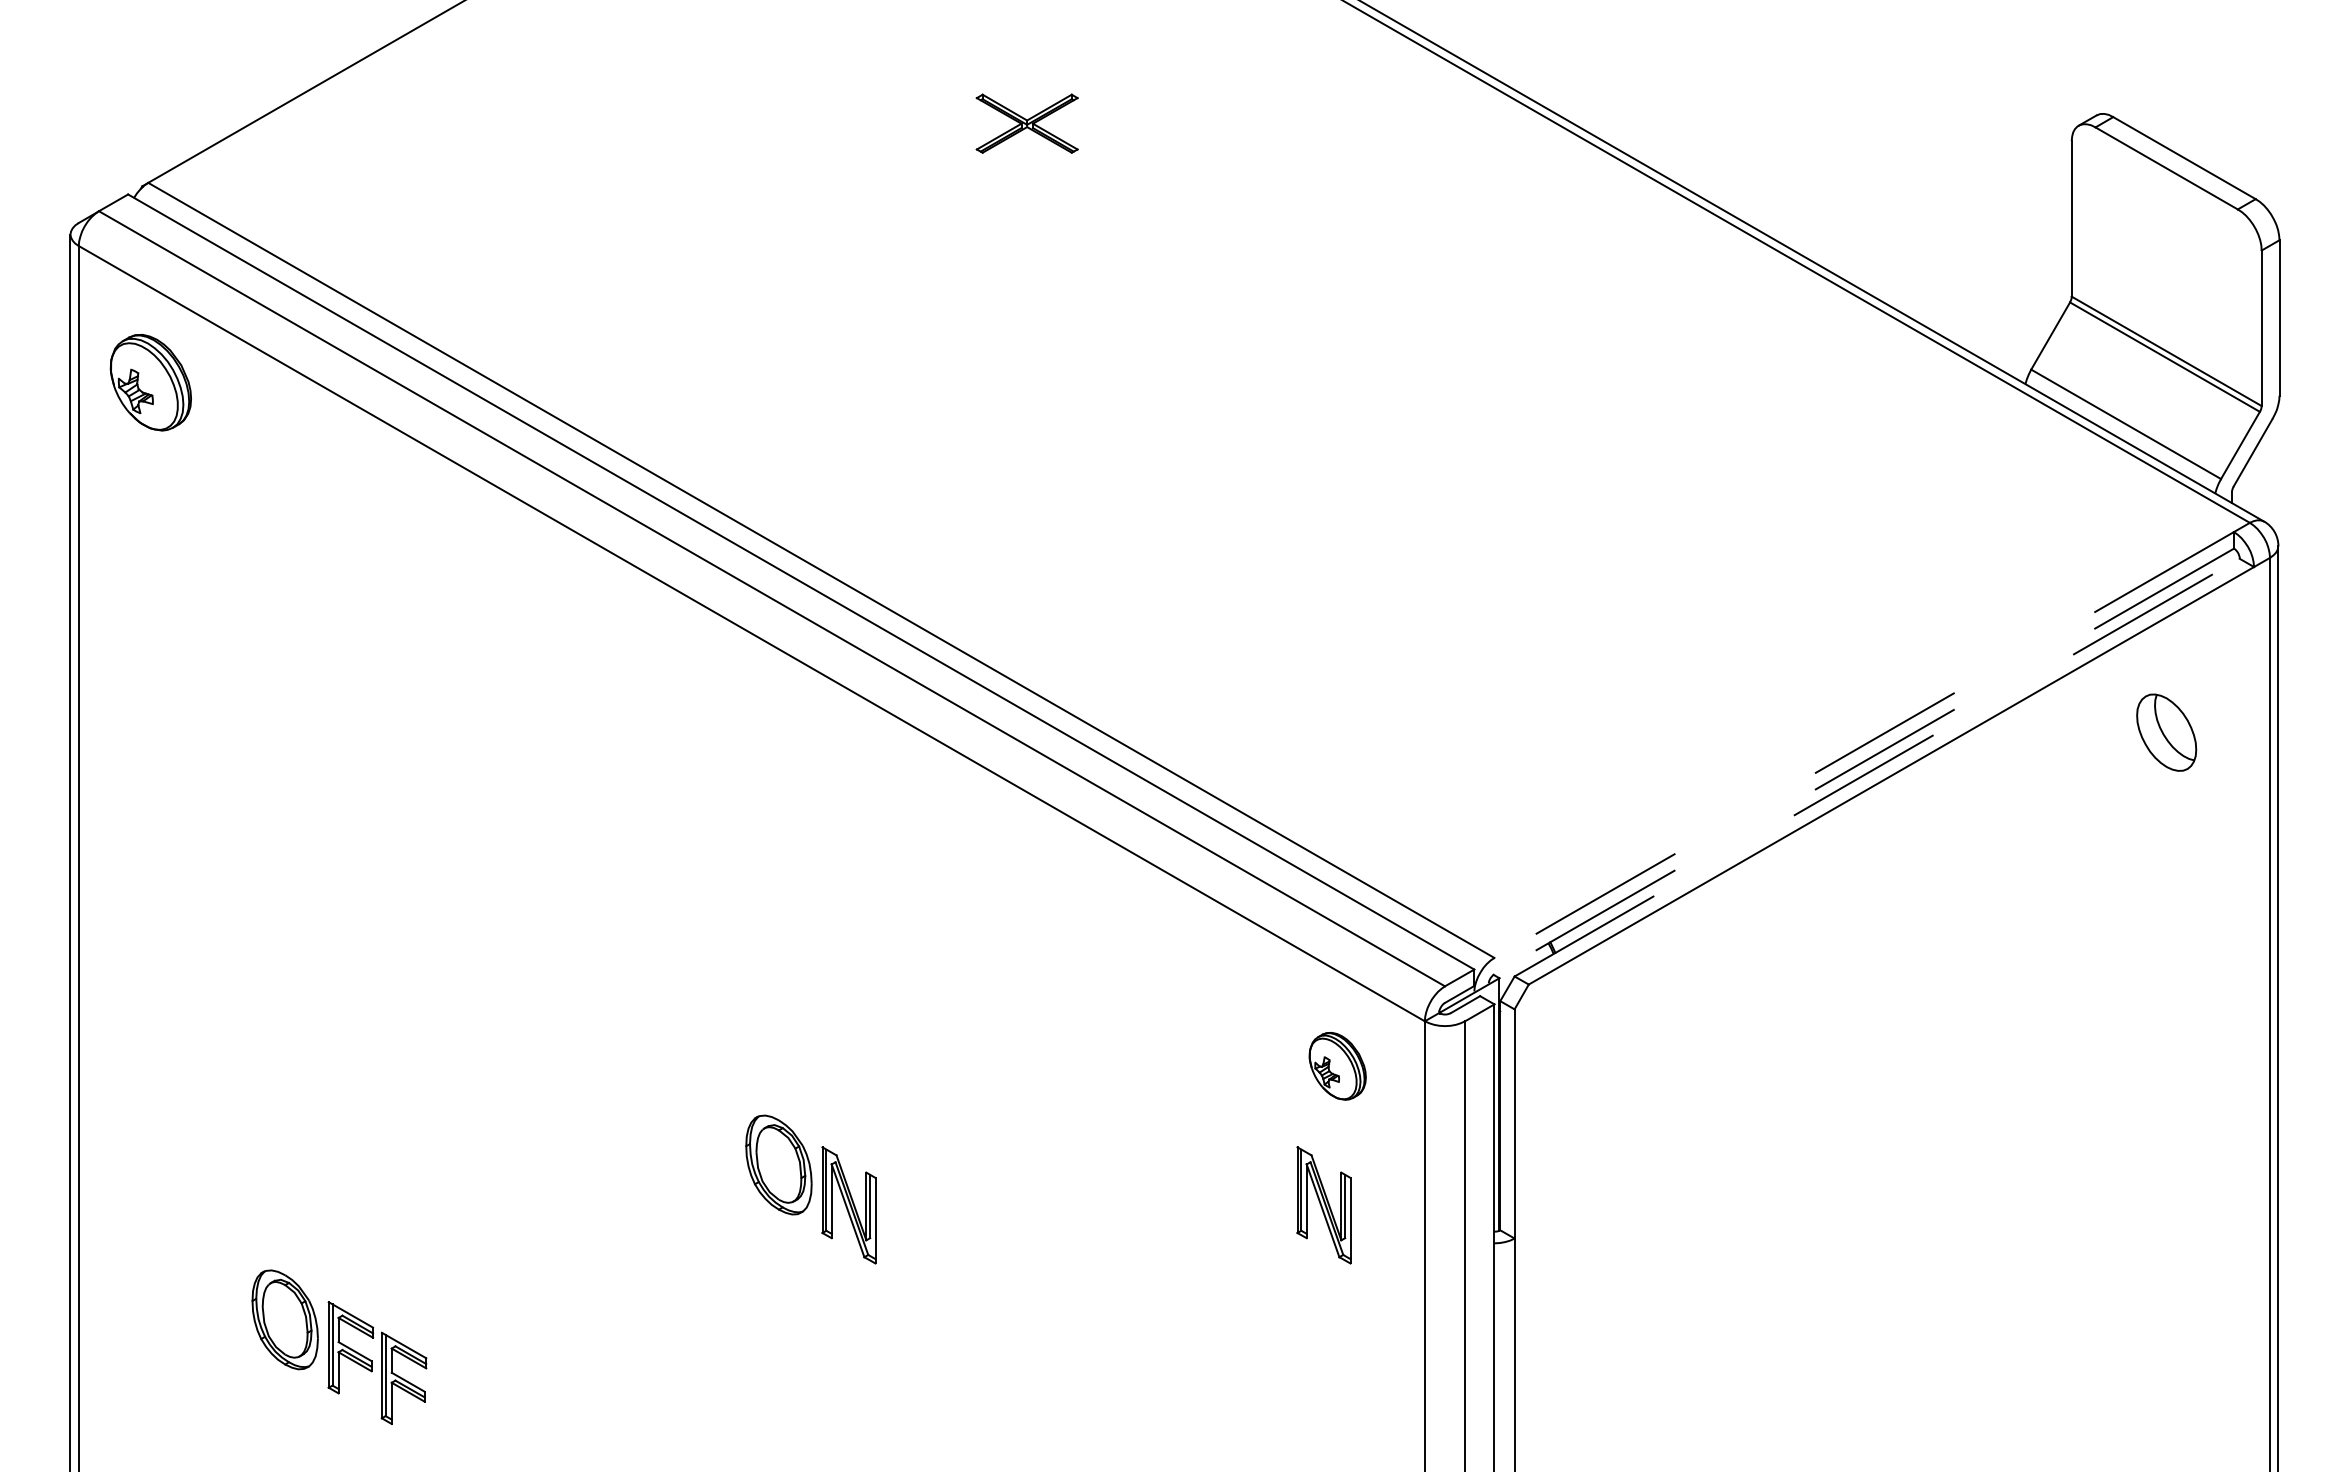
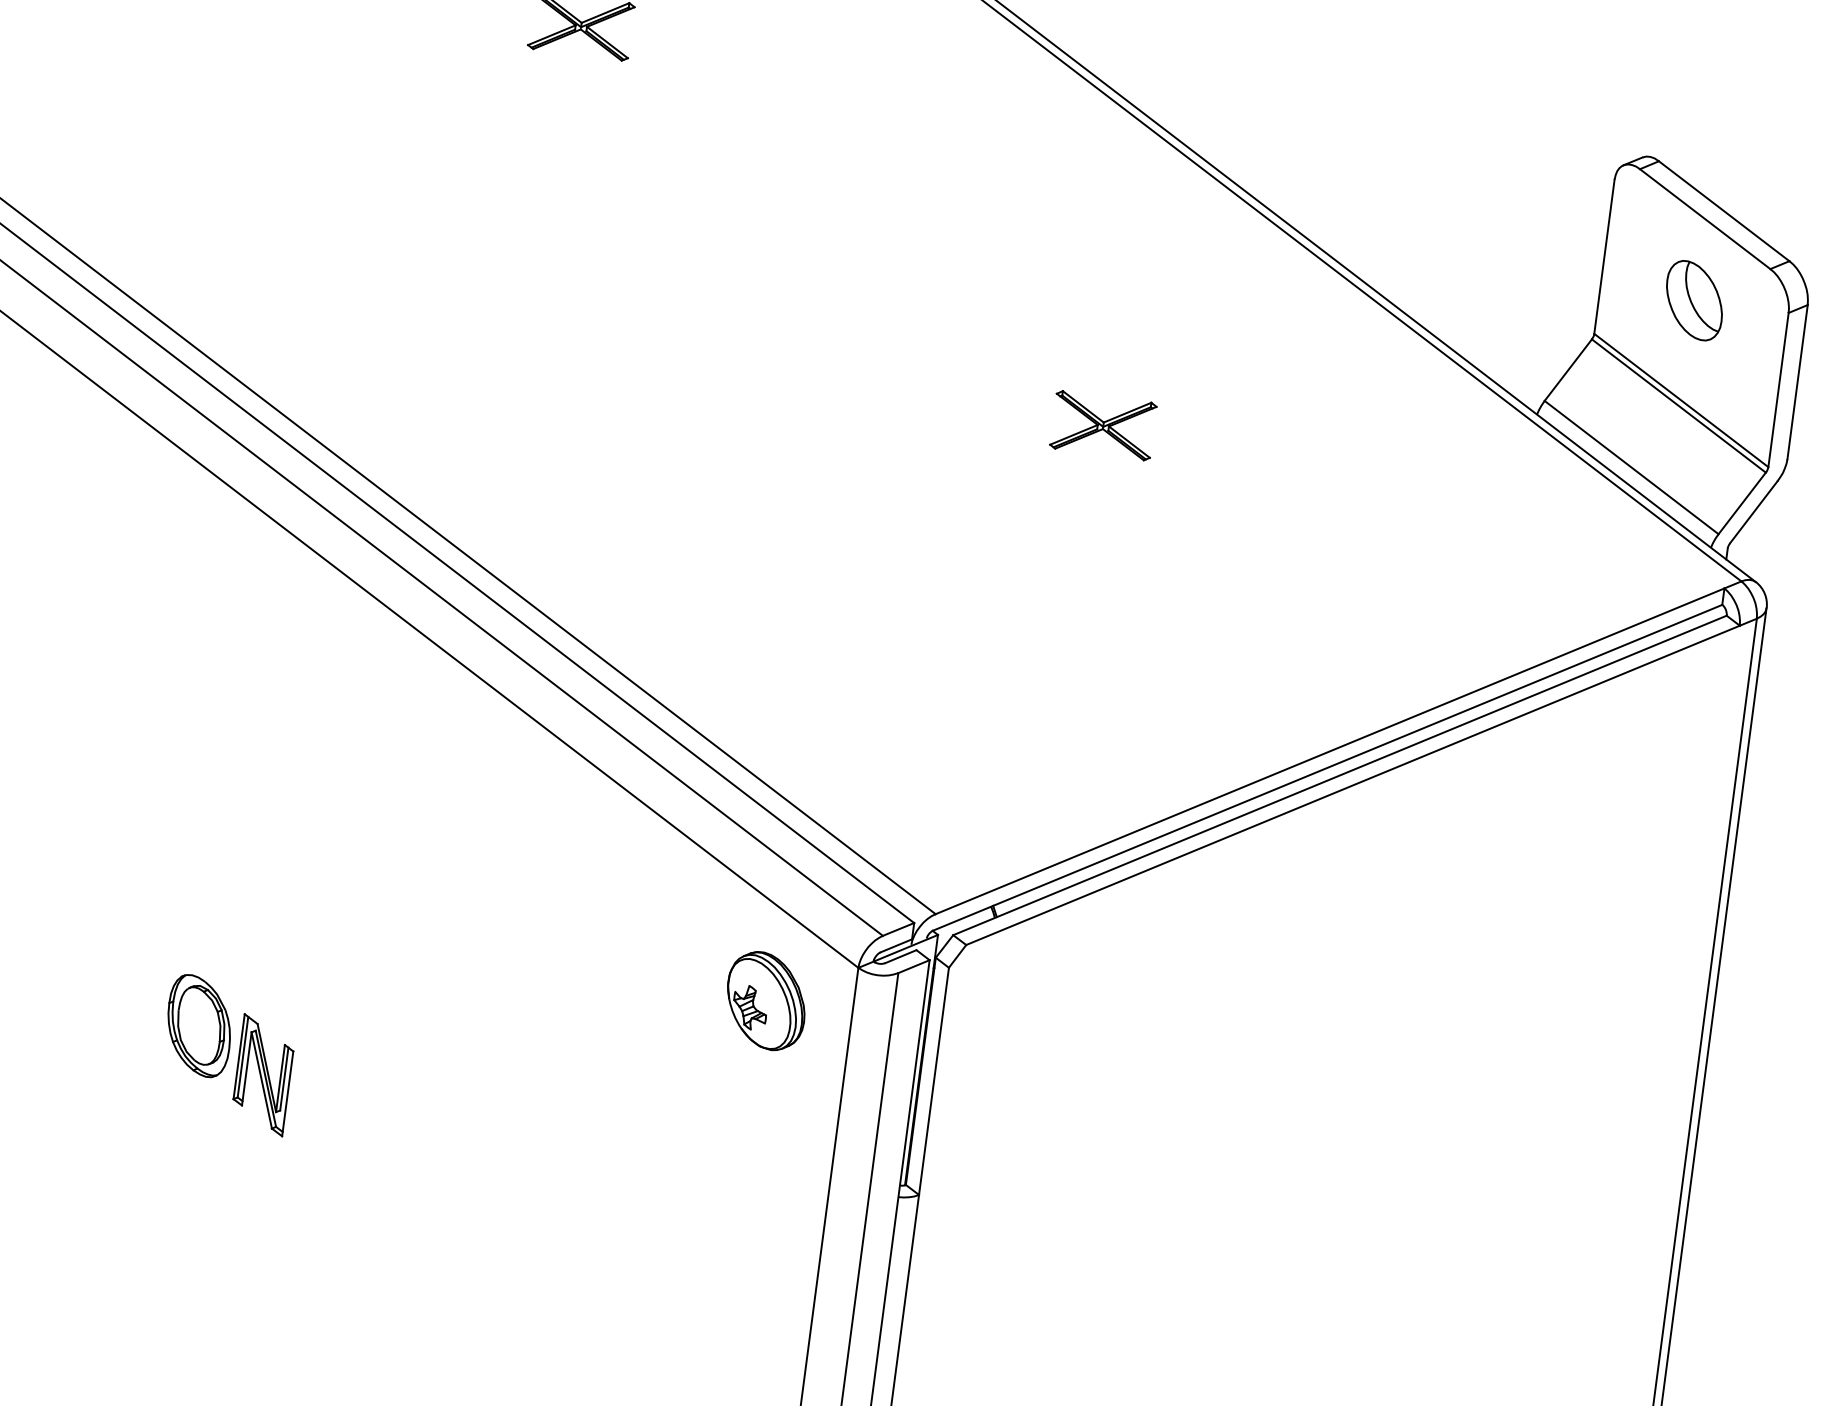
part: (1596, 451) -> (1102, 425), added
part: (2166, 732) -> (1694, 300), moved
line: (1864, 745) -> (1330, 751), dashed -> solid
line: (1864, 761) -> (1328, 767), dashed -> solid
line: (1877, 767) -> (1340, 775), dashed -> solid
part: (1337, 1066) -> (765, 1001), size x1.43
part: (1323, 1205) -> (733, 1137), removed

